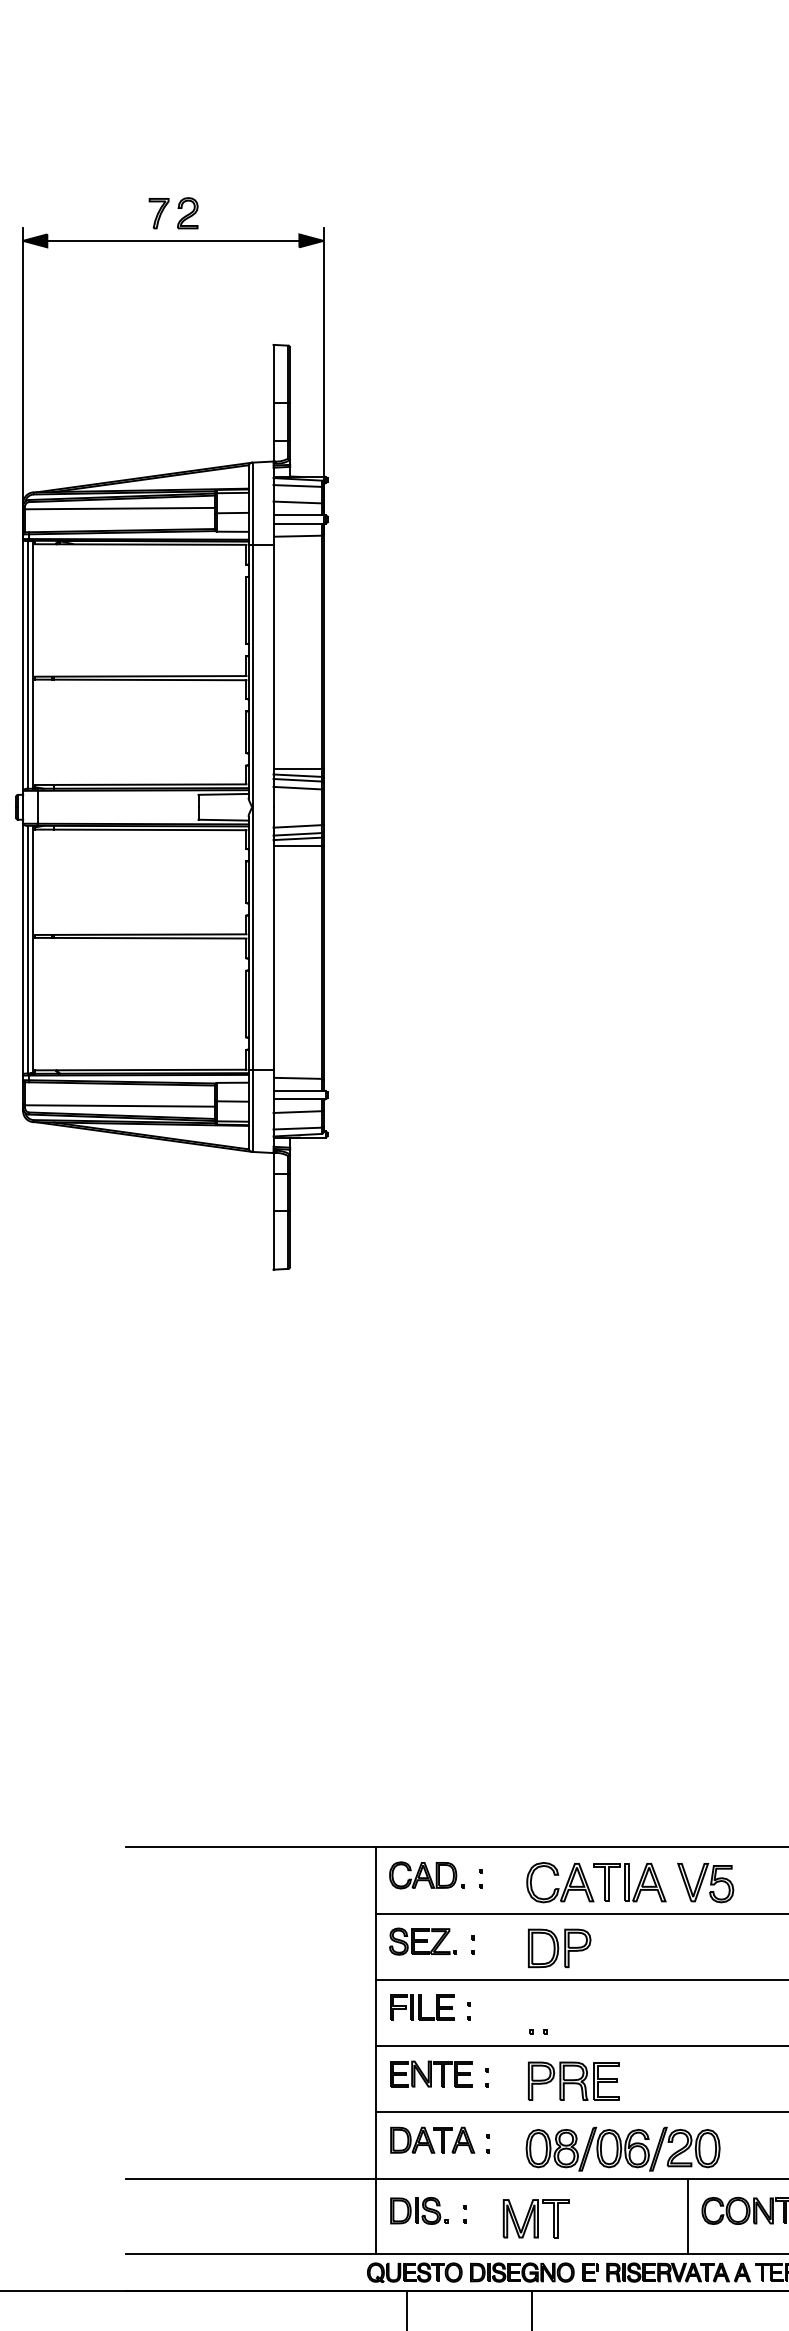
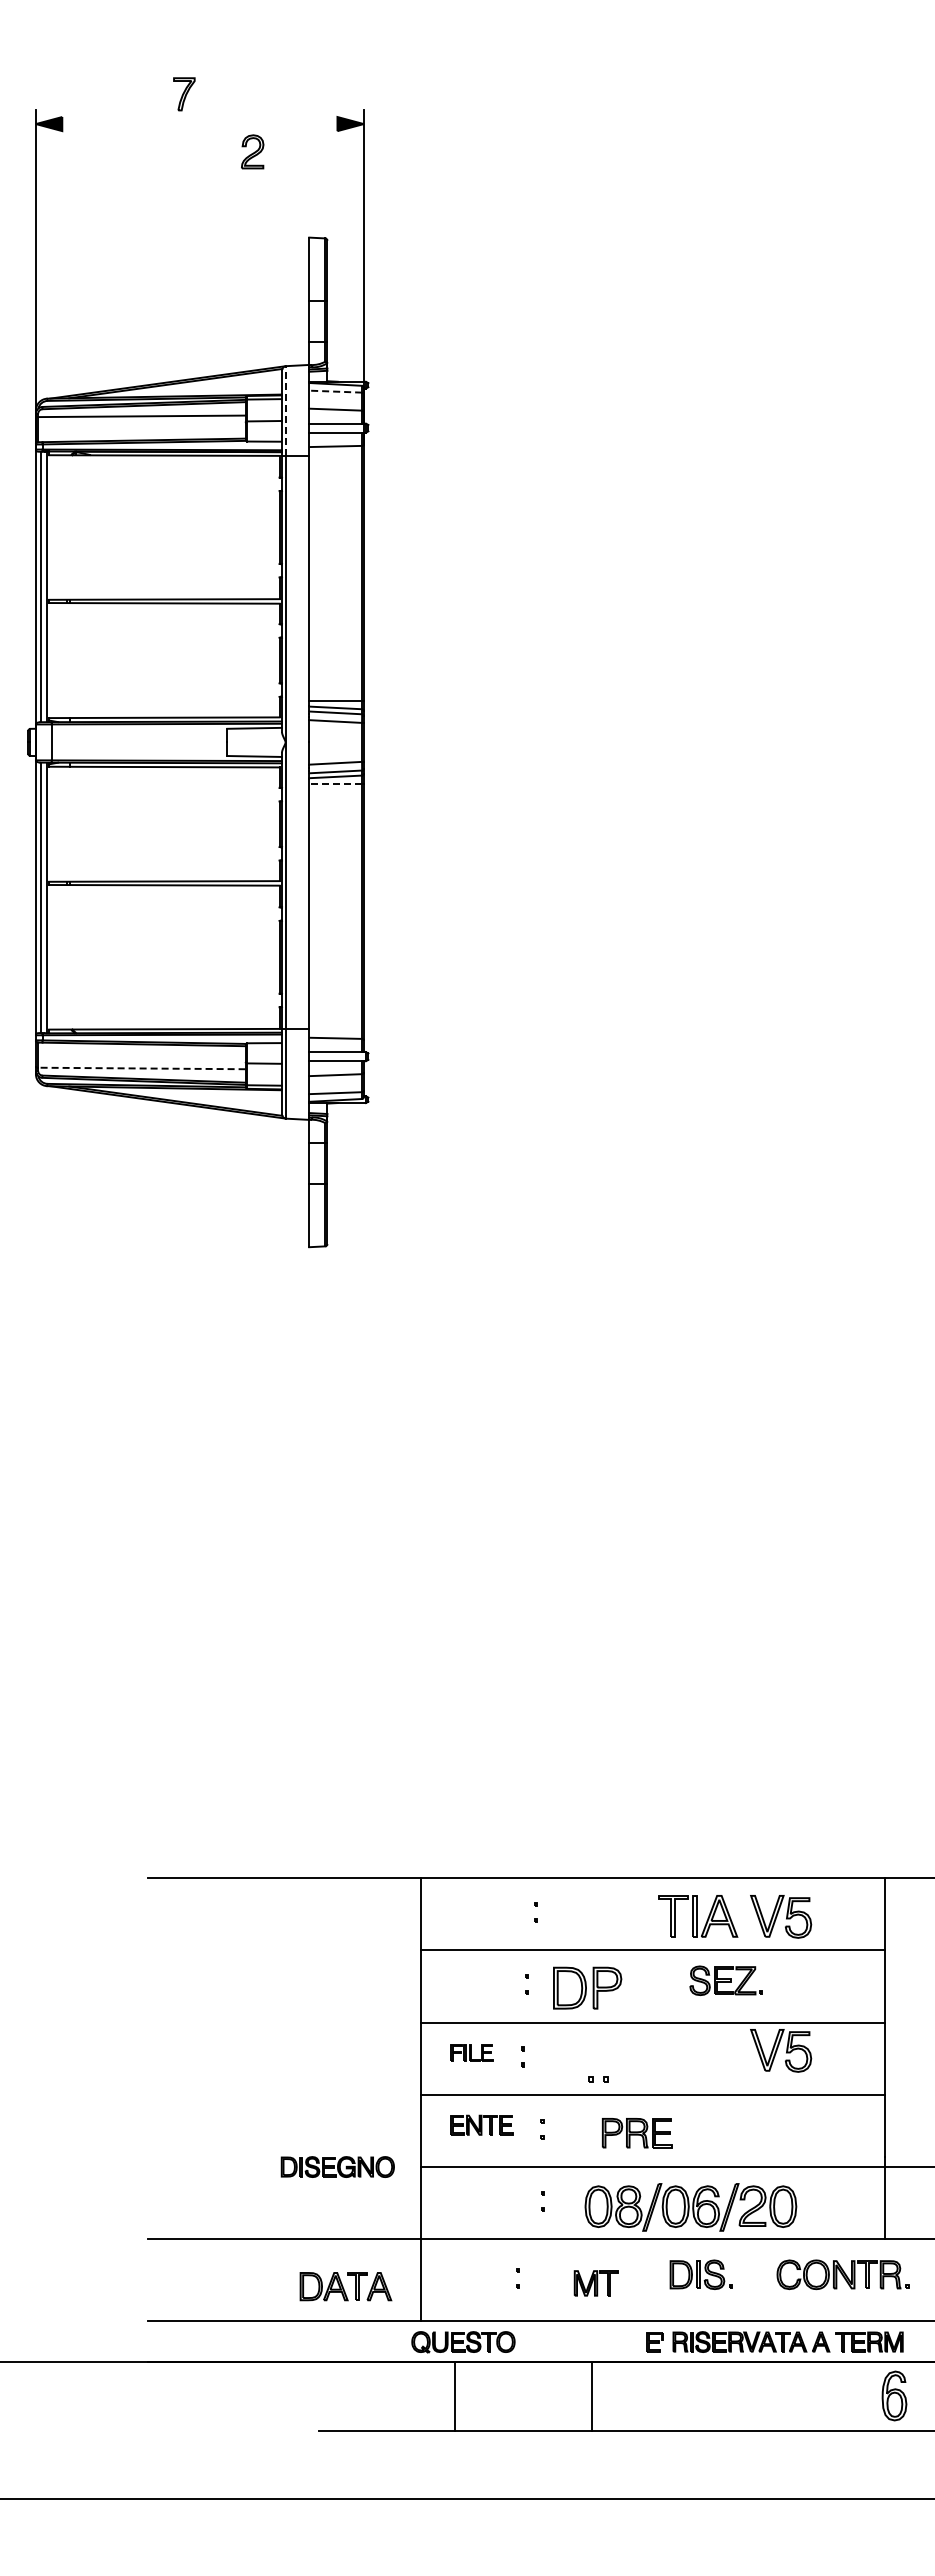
part: (187, 212) -> (252, 151), moved
line: (173, 241) -> (199, 124), removed
line: (297, 485) -> (335, 391), solid -> dashed
line: (252, 504) -> (286, 411), solid -> dashed
line: (297, 845) -> (335, 784), solid -> dashed
line: (119, 1105) -> (141, 1068), solid -> dashed
part: (426, 1875) -> (476, 1908), removed
part: (559, 1888) -> (621, 1922), removed
part: (422, 1941) -> (725, 1980), moved
part: (559, 1947) -> (587, 1987), moved
part: (706, 2005) -> (781, 2050), added
part: (422, 2007) -> (471, 2052), size x0.6
part: (431, 2073) -> (481, 2124), size x0.7
part: (574, 2080) -> (637, 2132), size x0.7
part: (432, 2140) -> (345, 2286), moved
part: (418, 2210) -> (700, 2274), moved
line: (688, 2216) -> (762, 2280), removed
part: (535, 2218) -> (595, 2283), size x0.6
part: (521, 2272) -> (337, 2166), moved

